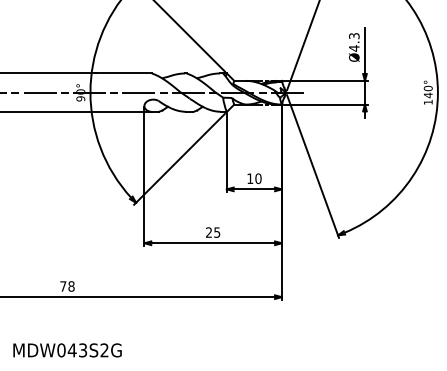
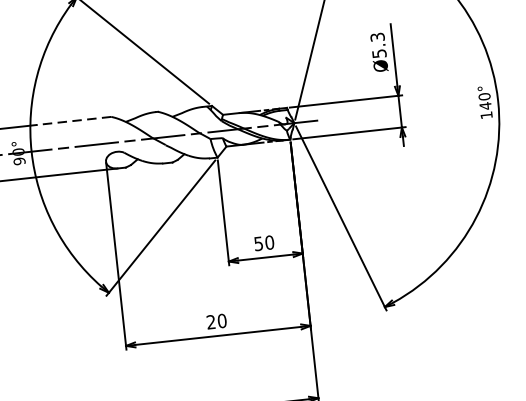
text: (354, 48) -> (379, 53), Ø4.3 -> Ø5.3
line: (124, 73) -> (74, 120), solid -> dashed
text: (250, 178) -> (259, 243), 10 -> 50
text: (217, 232) -> (222, 320), 25 -> 20

